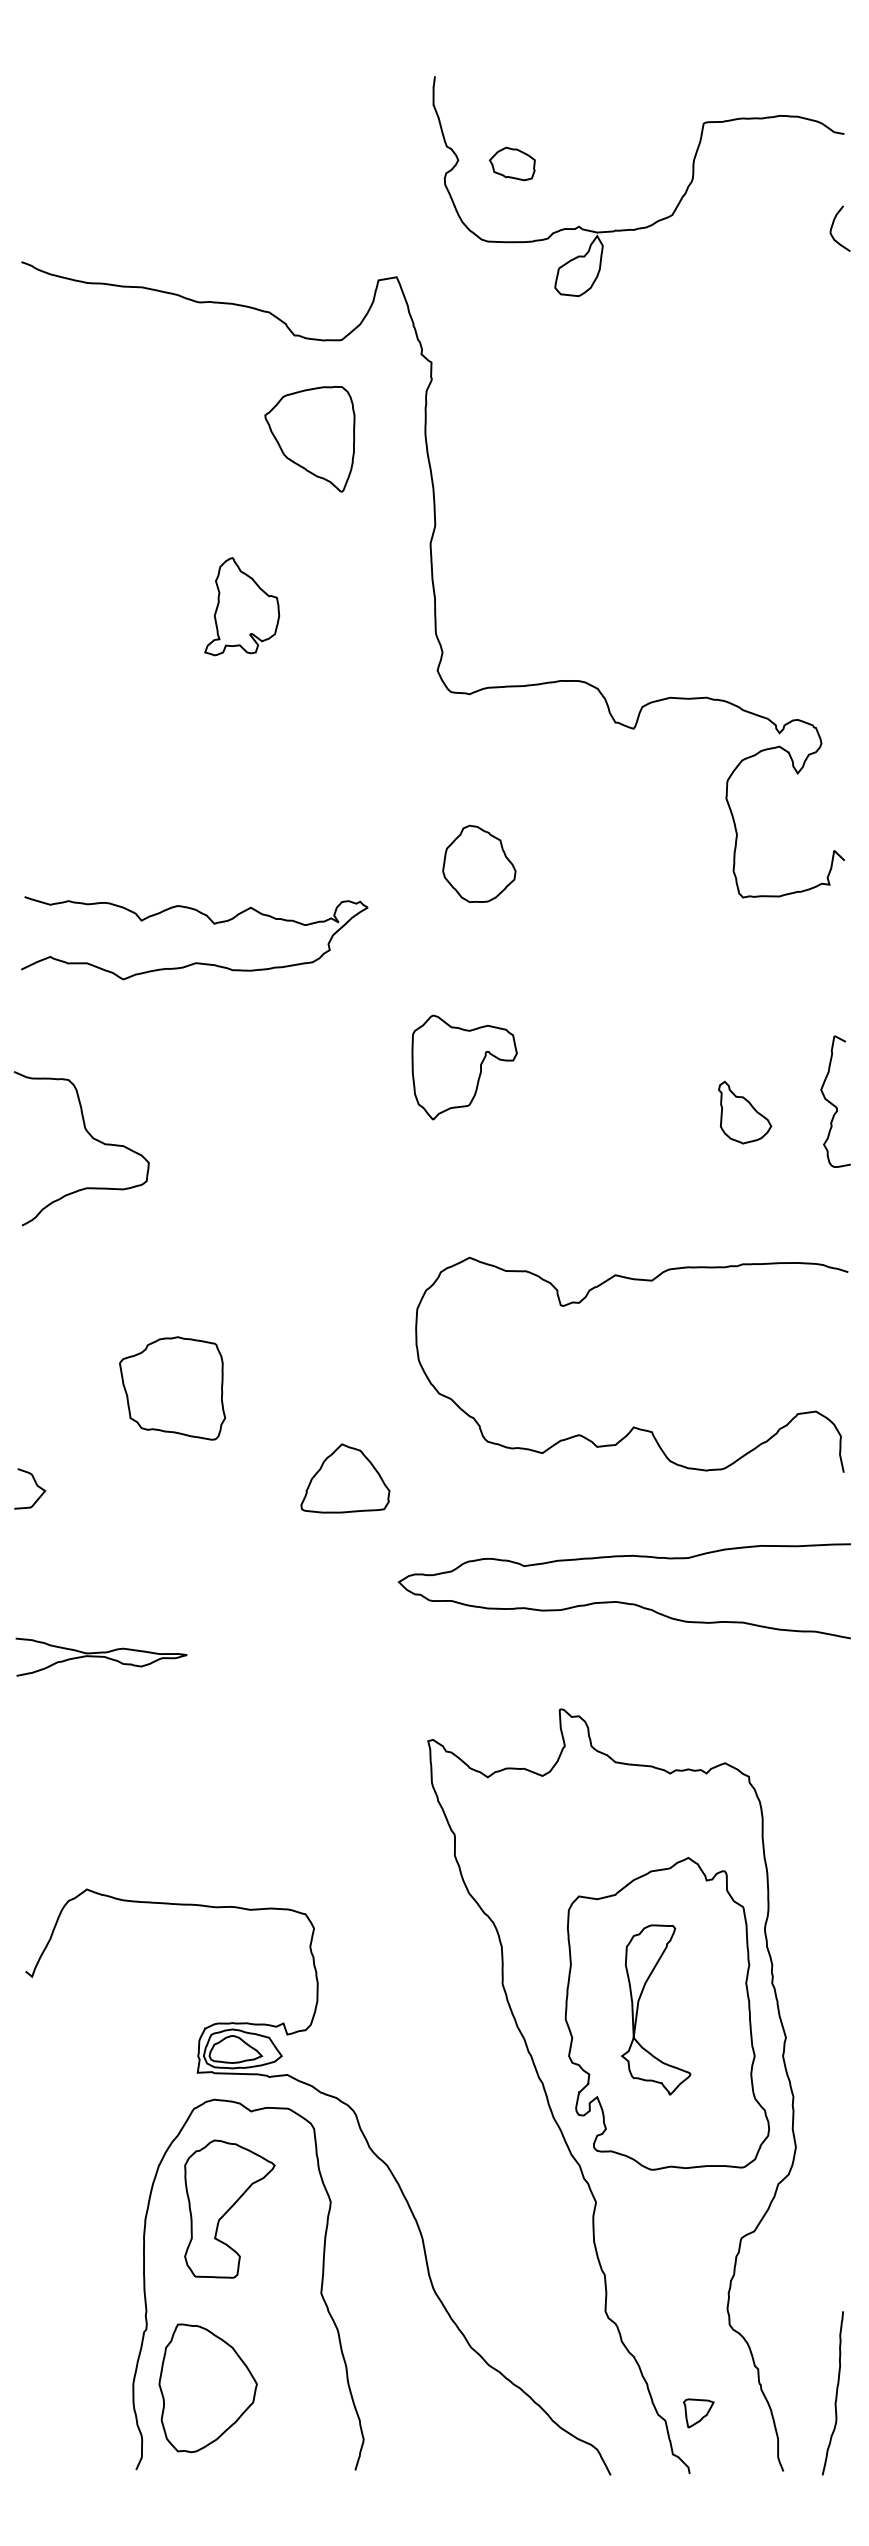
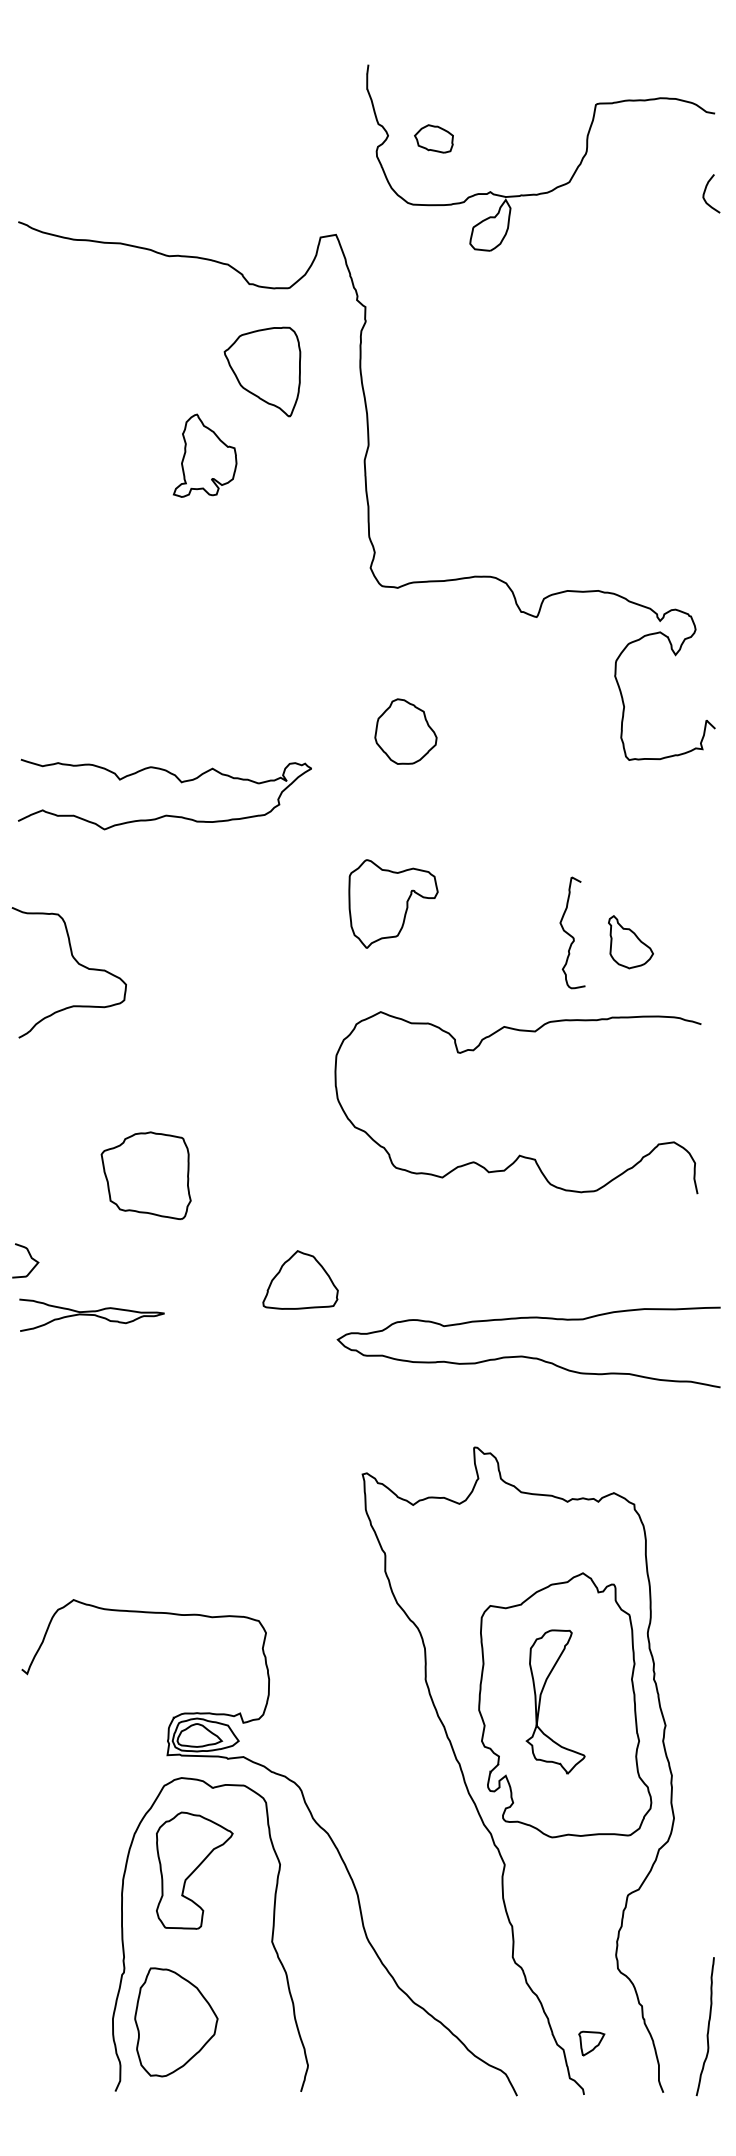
part: (241, 606) -> (204, 455), moved
curve: (833, 1103) -> (570, 934), moved
curve: (633, 1425) -> (519, 1154), moved
part: (345, 1477) -> (300, 1279), moved
curve: (100, 1656) -> (91, 1314), moved

